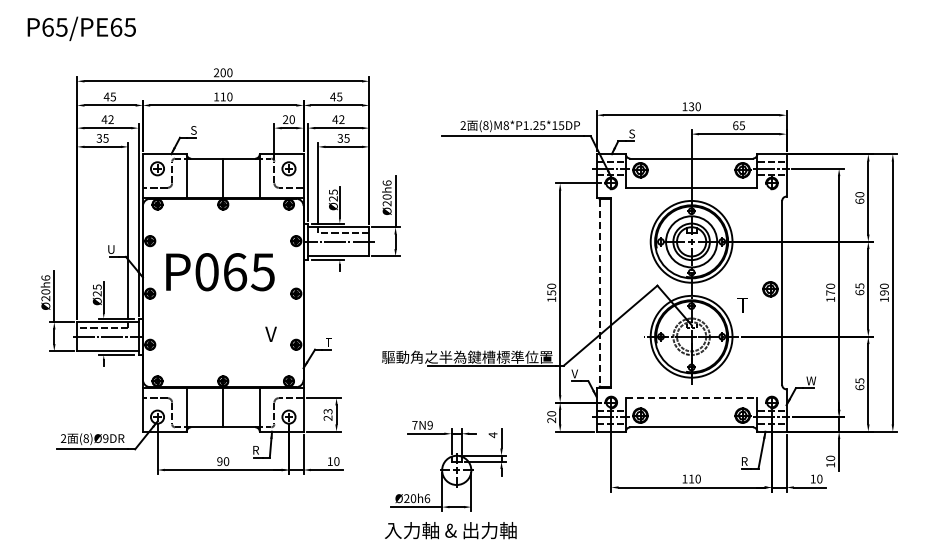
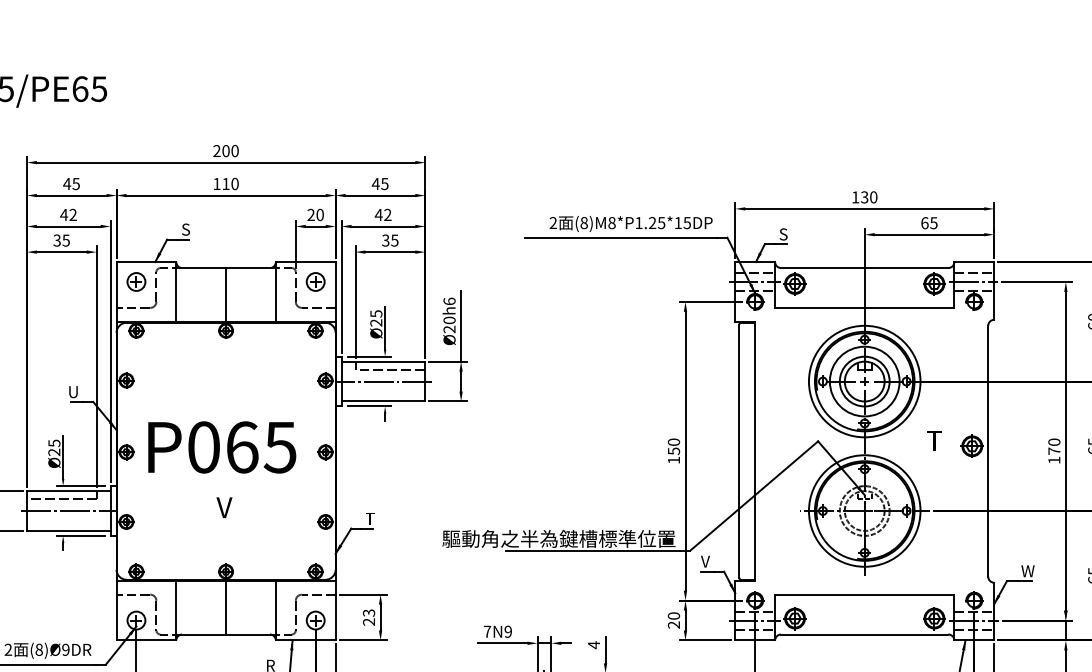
text: (220, 272) -> (222, 447), moved
line: (599, 292) -> (739, 450), dashed -> solid
text: (742, 305) -> (934, 441), moved
text: (270, 333) -> (223, 506), moved
line: (691, 398) -> (864, 595), dashed -> solid

